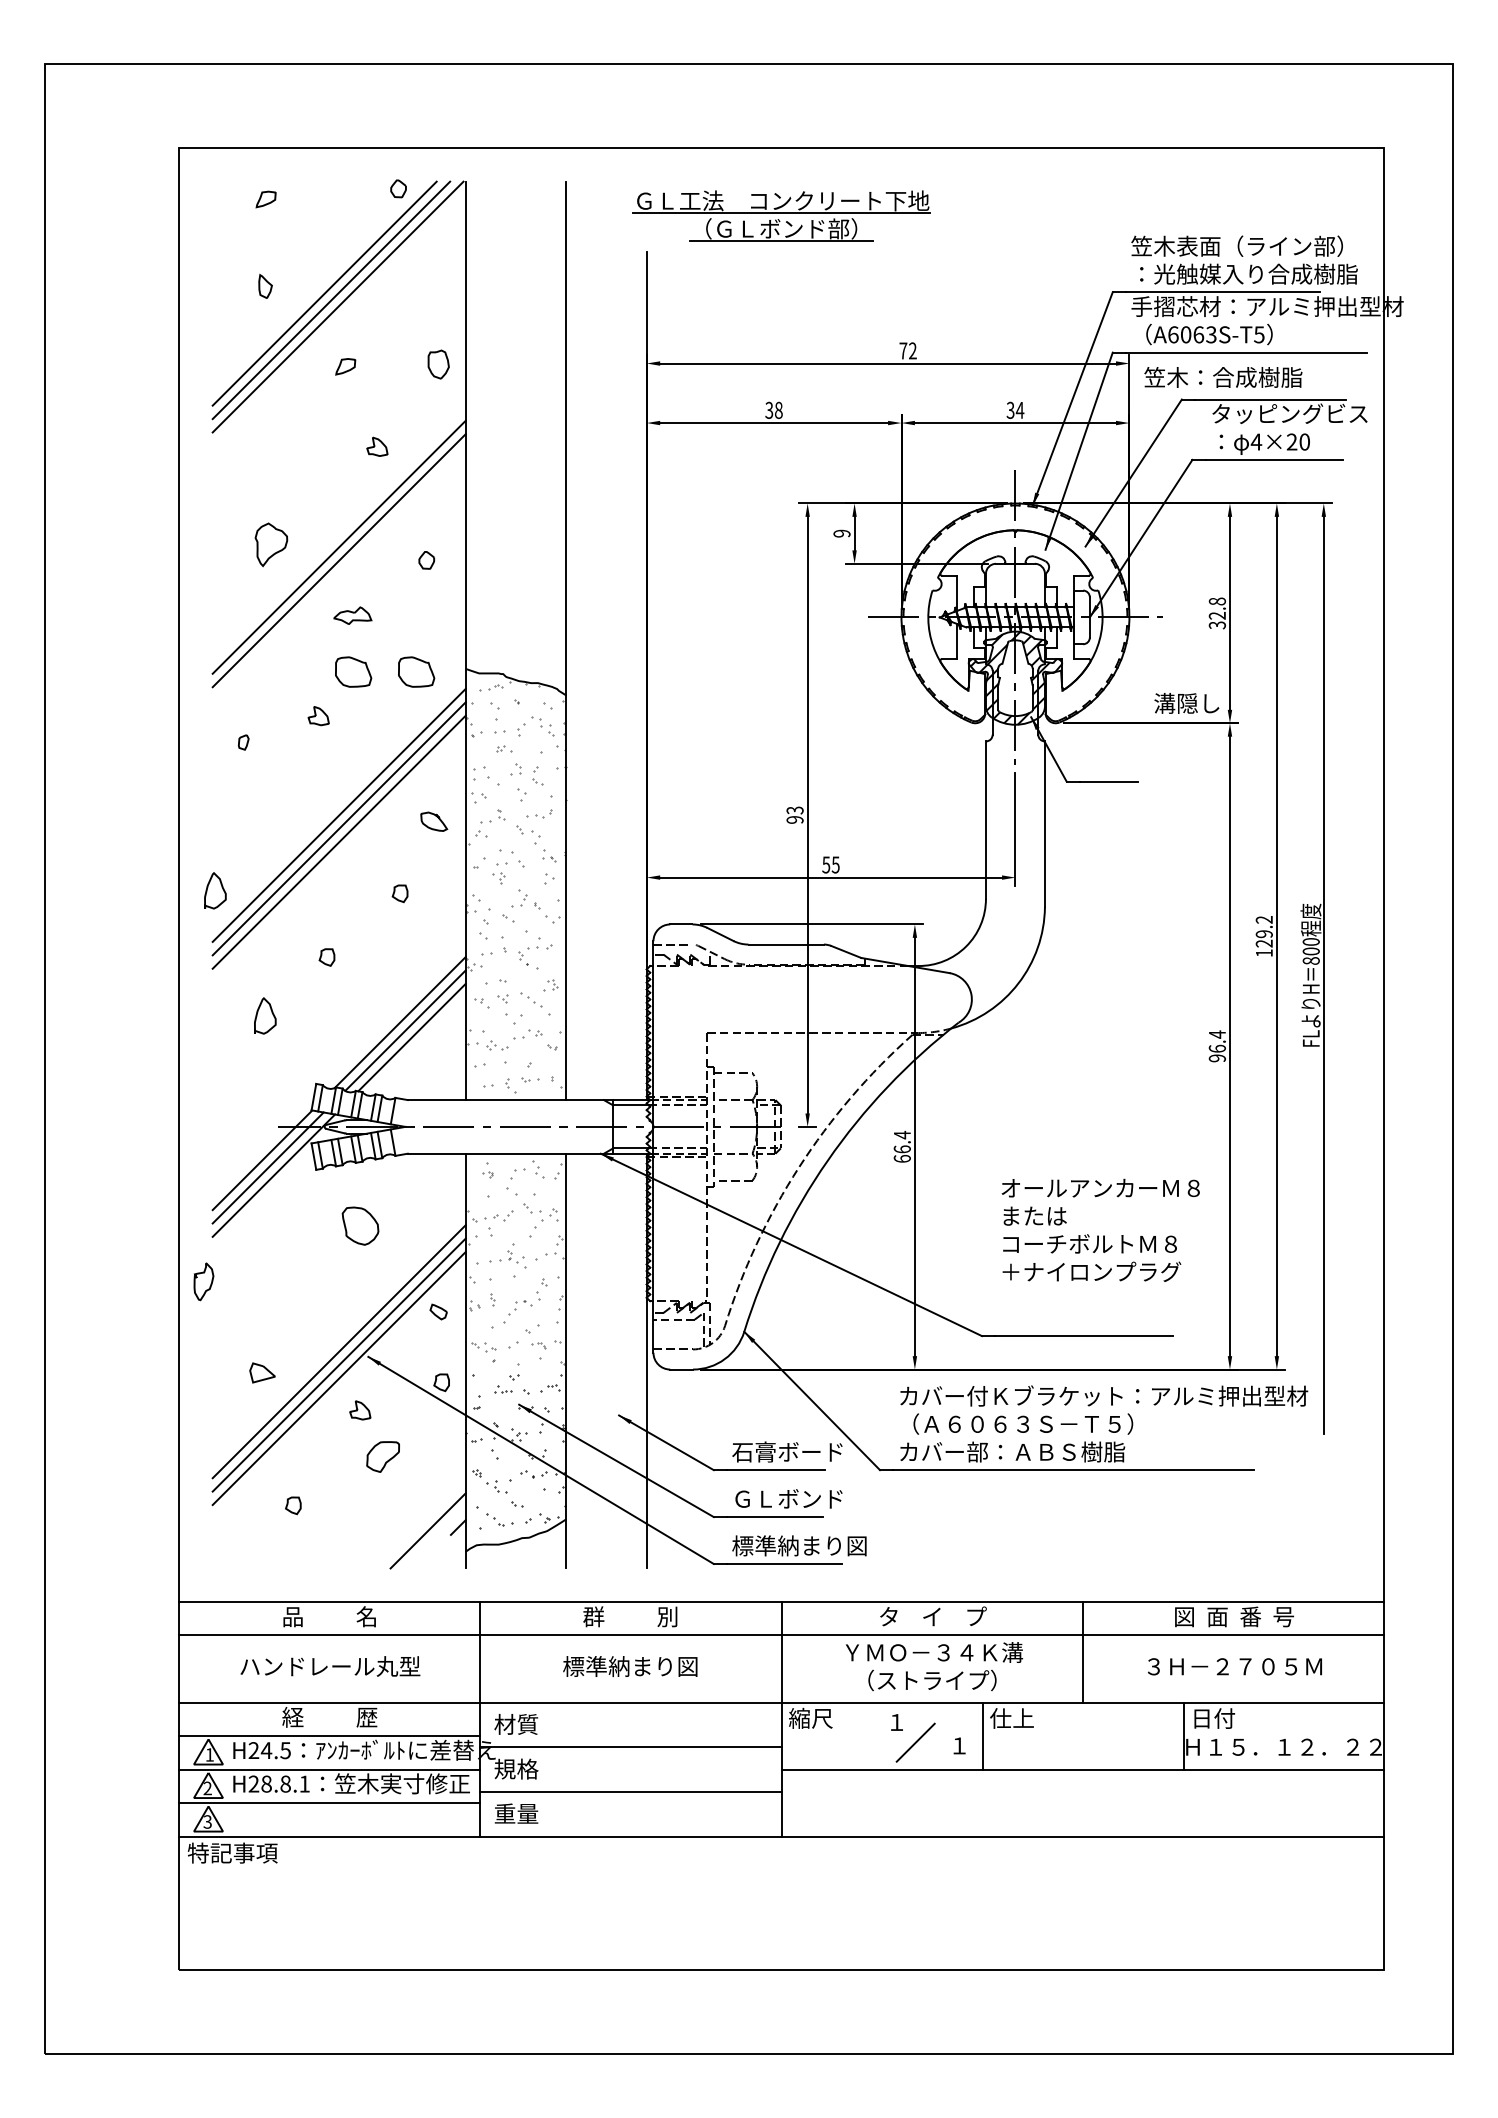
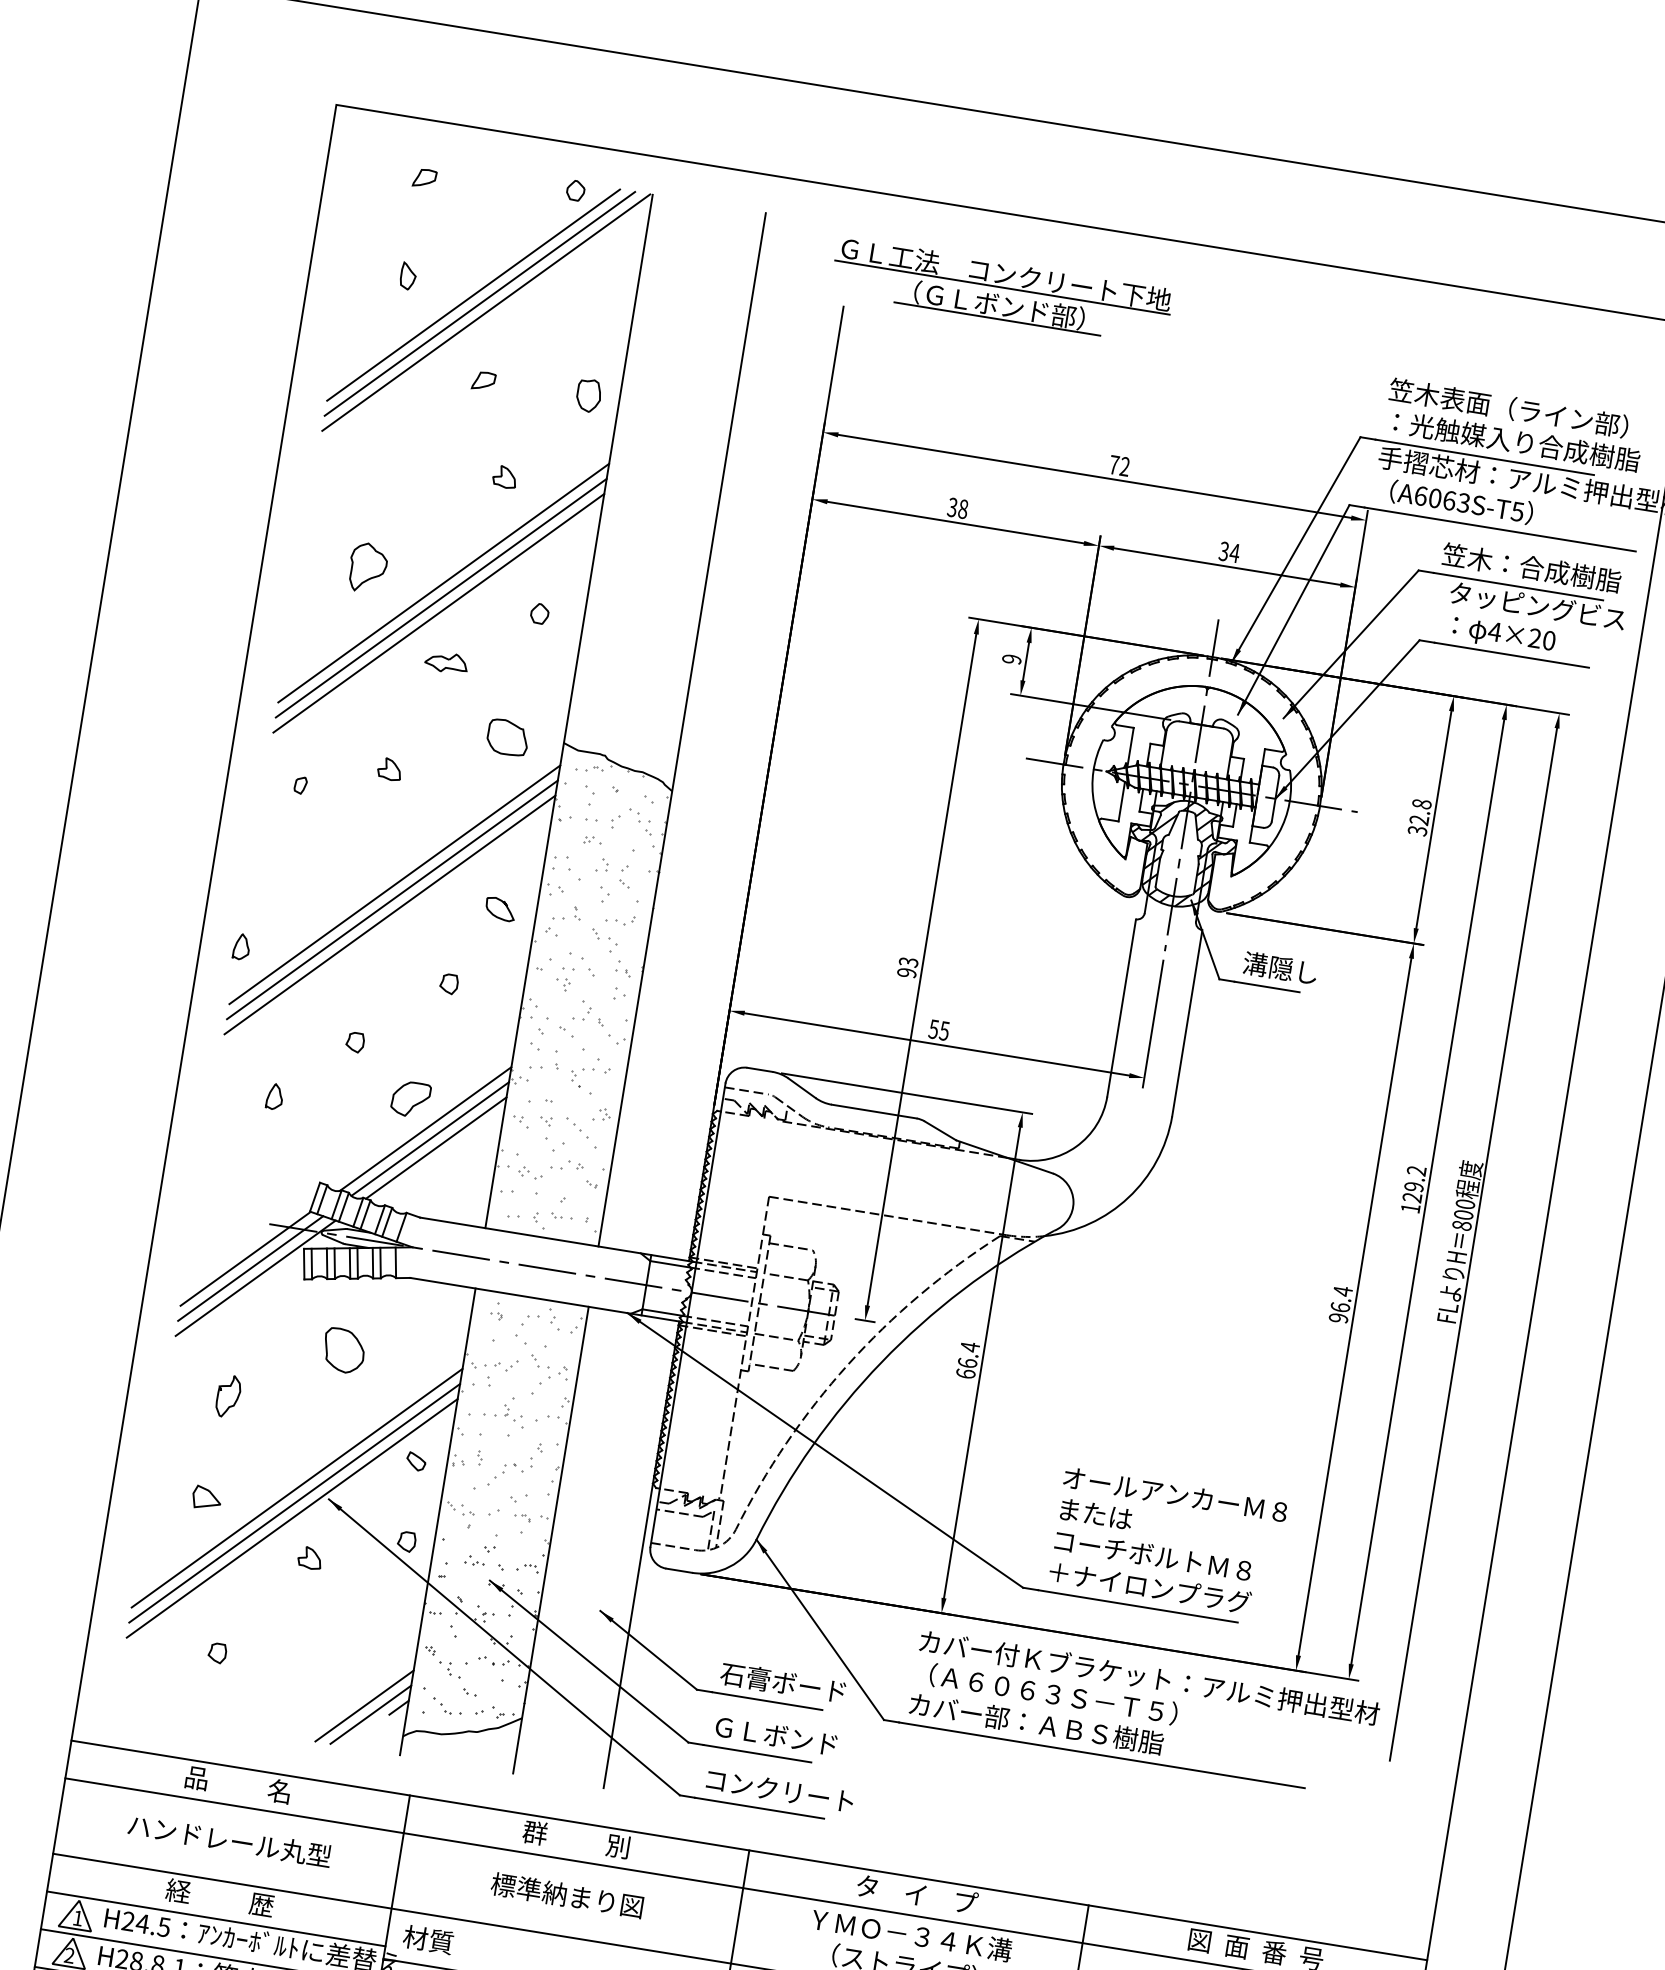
text: (1223, 377) -> (1531, 567), moved
line: (338, 573) -> (438, 612), added
part: (353, 671) -> (437, 725), removed
text: (1186, 703) -> (1279, 968), moved
part: (215, 890) -> (241, 946), size x0.62
part: (264, 1015) -> (274, 1096), size x0.62
text: (1100, 1229) -> (1167, 1541), moved
part: (203, 1281) -> (228, 1395), moved
part: (382, 1456) -> (410, 1098), moved
line: (434, 1537) -> (370, 1714), added
text: (799, 1545) -> (779, 1790), 標準納まり図 -> コンクリート

